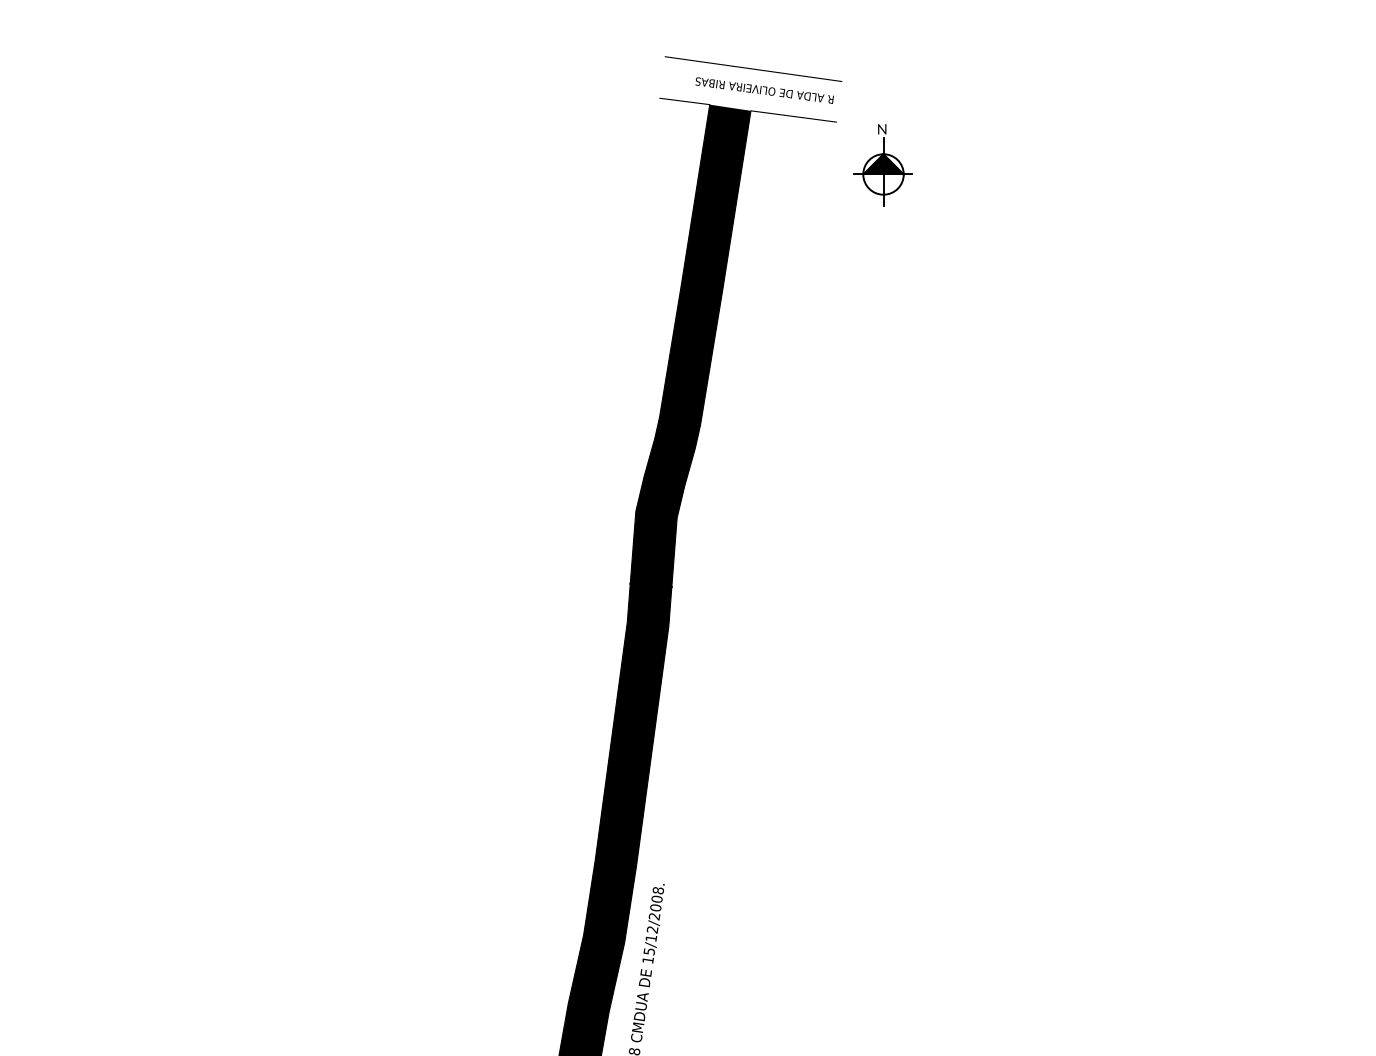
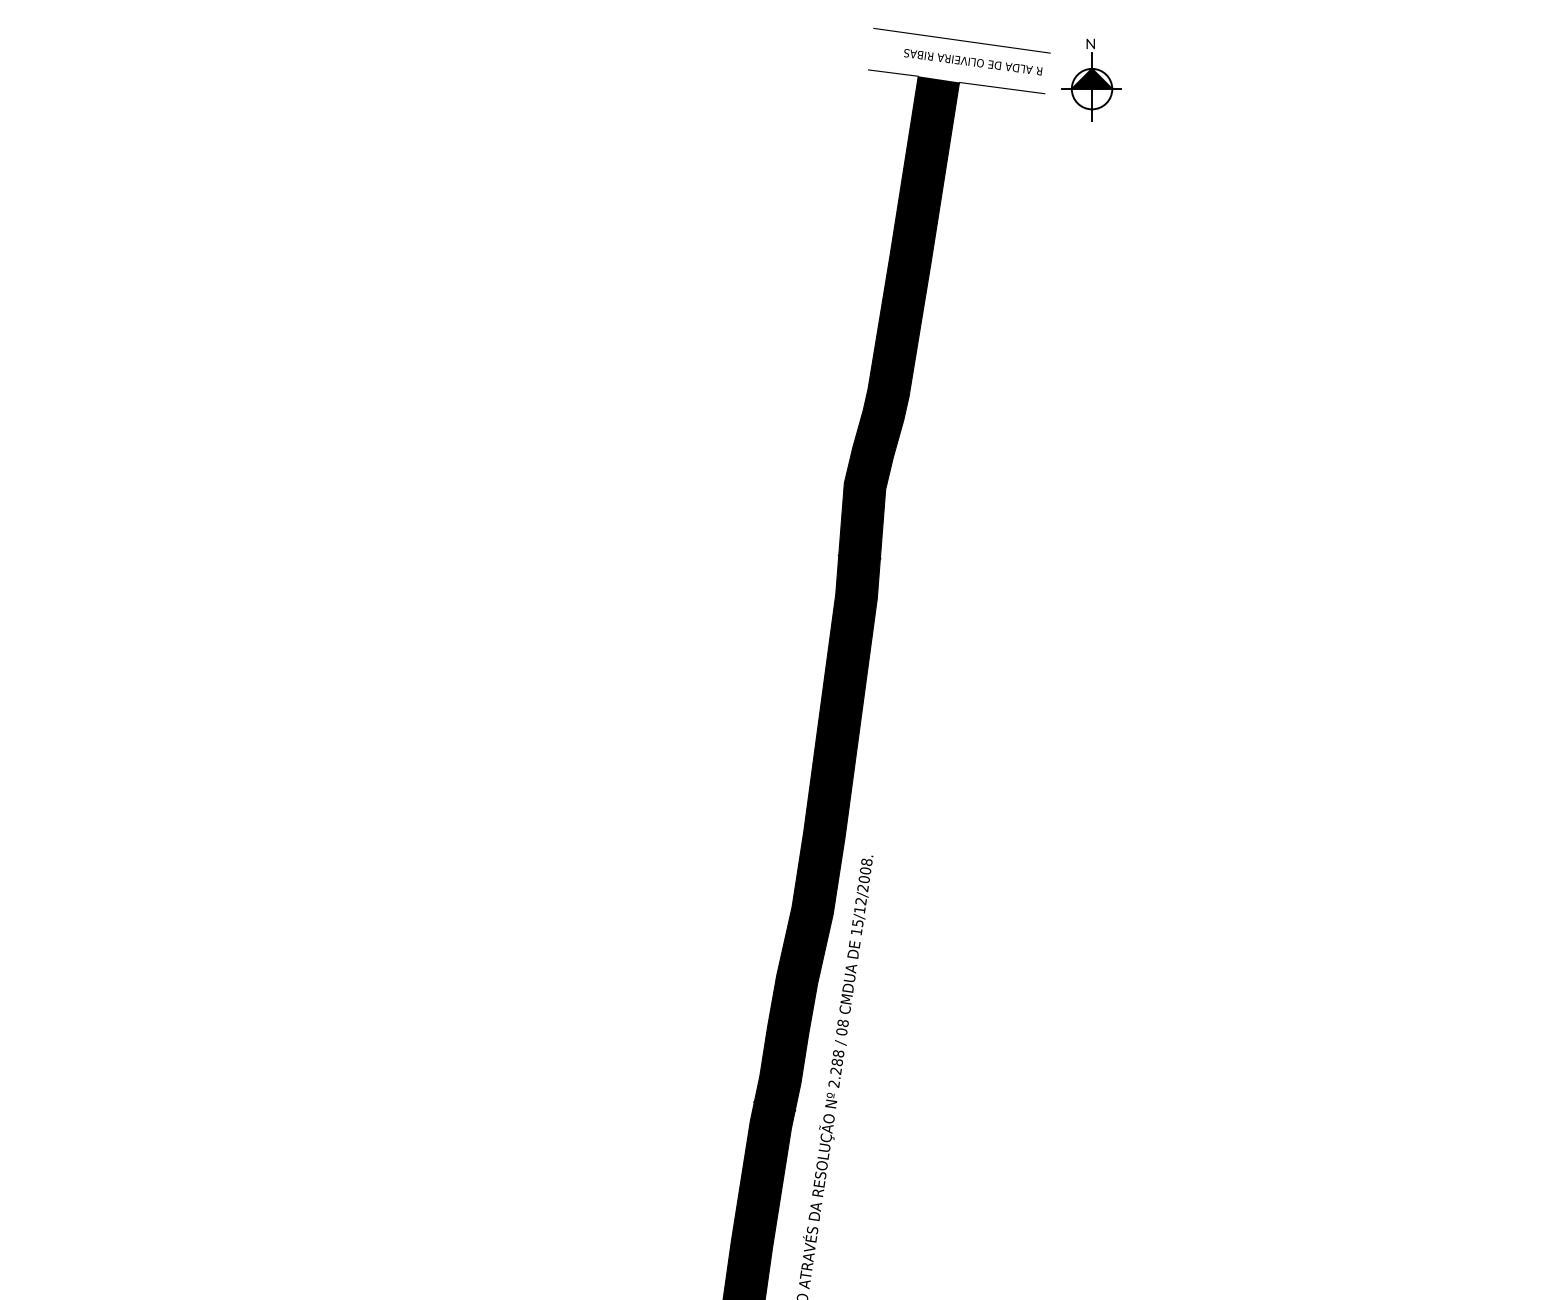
part: (882, 164) -> (1091, 79), moved

